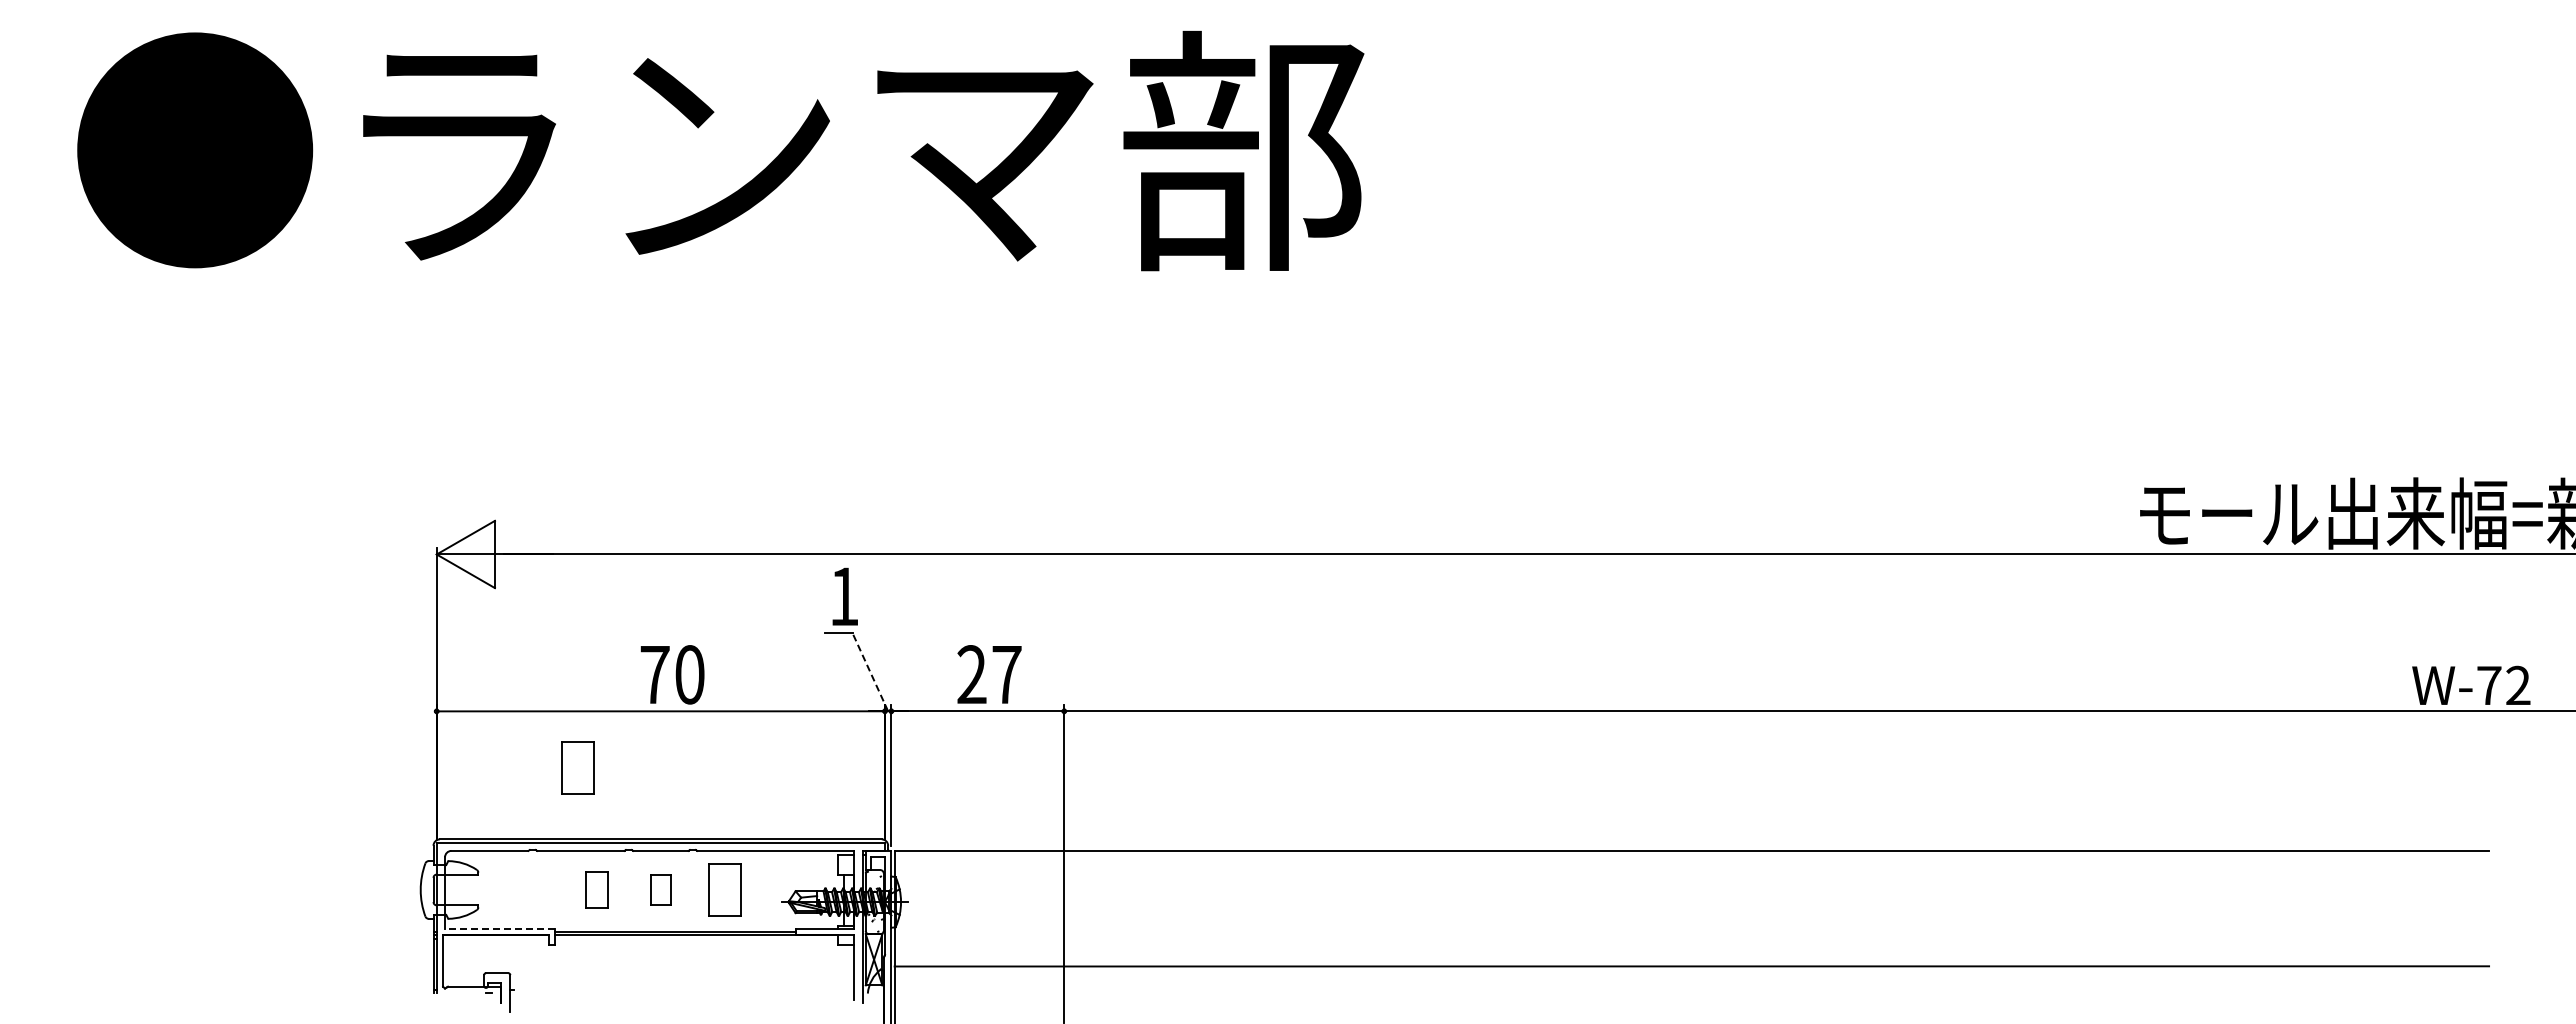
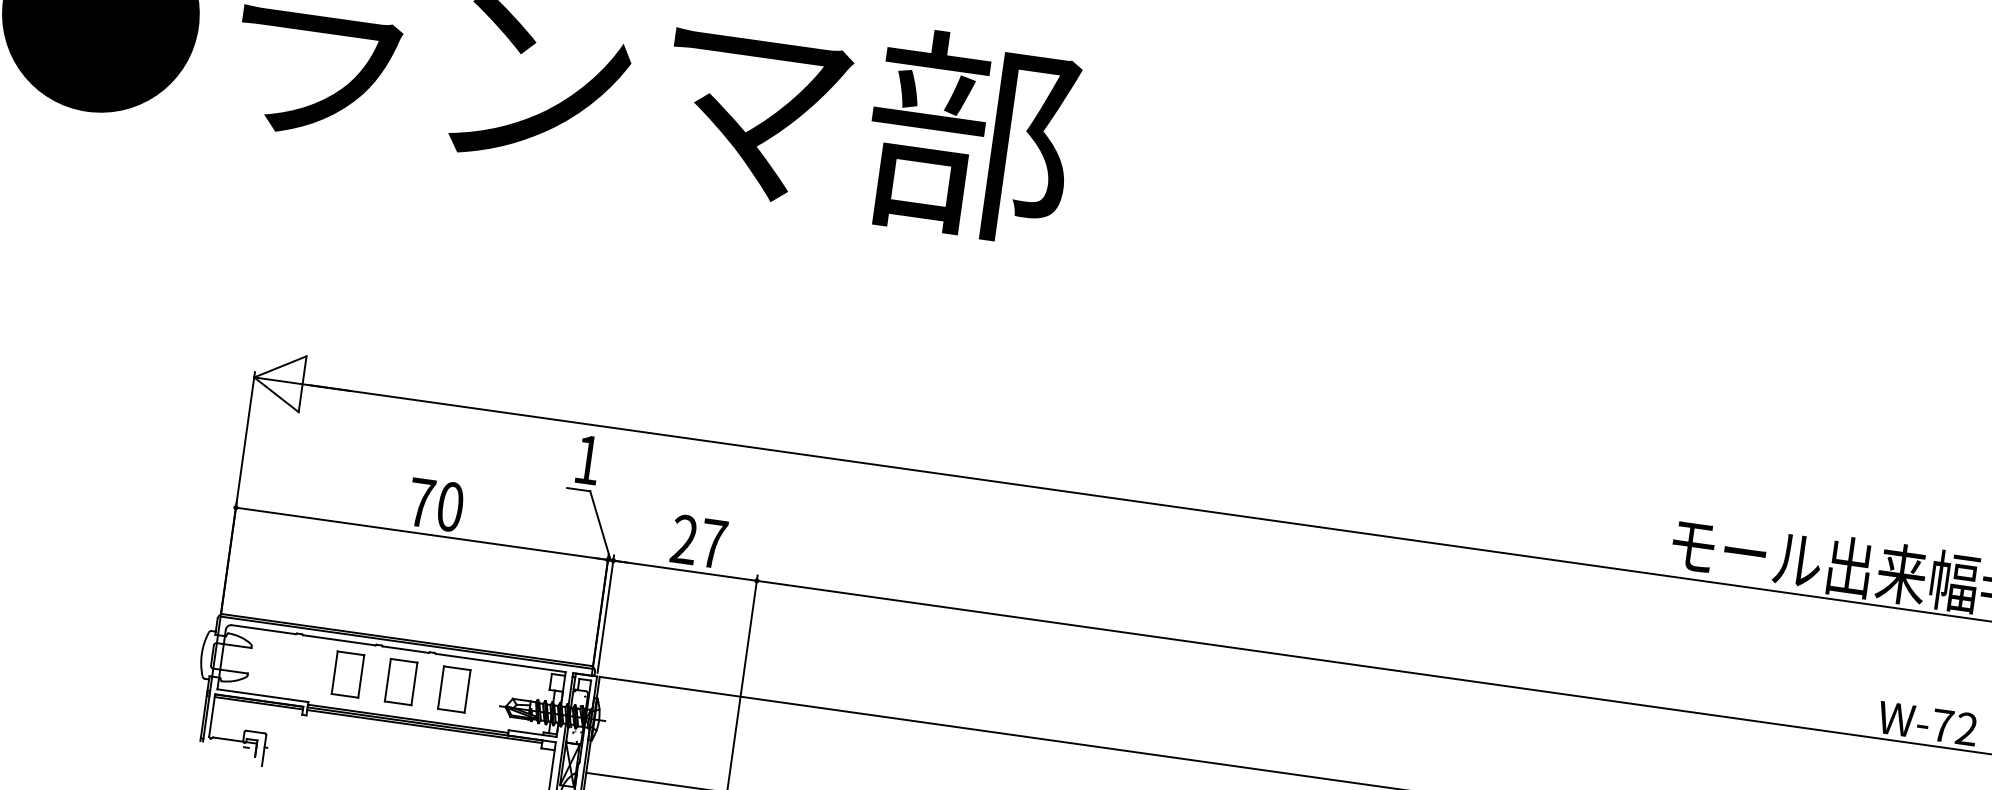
line: (870, 672) -> (600, 526), dashed -> solid
part: (577, 767) -> (346, 570), removed
part: (596, 889) -> (347, 674), size x1.43
part: (660, 889) -> (400, 681), size x1.67
line: (499, 929) -> (262, 696), dashed -> solid
line: (496, 938) -> (259, 703), added
line: (695, 938) -> (424, 726), added

